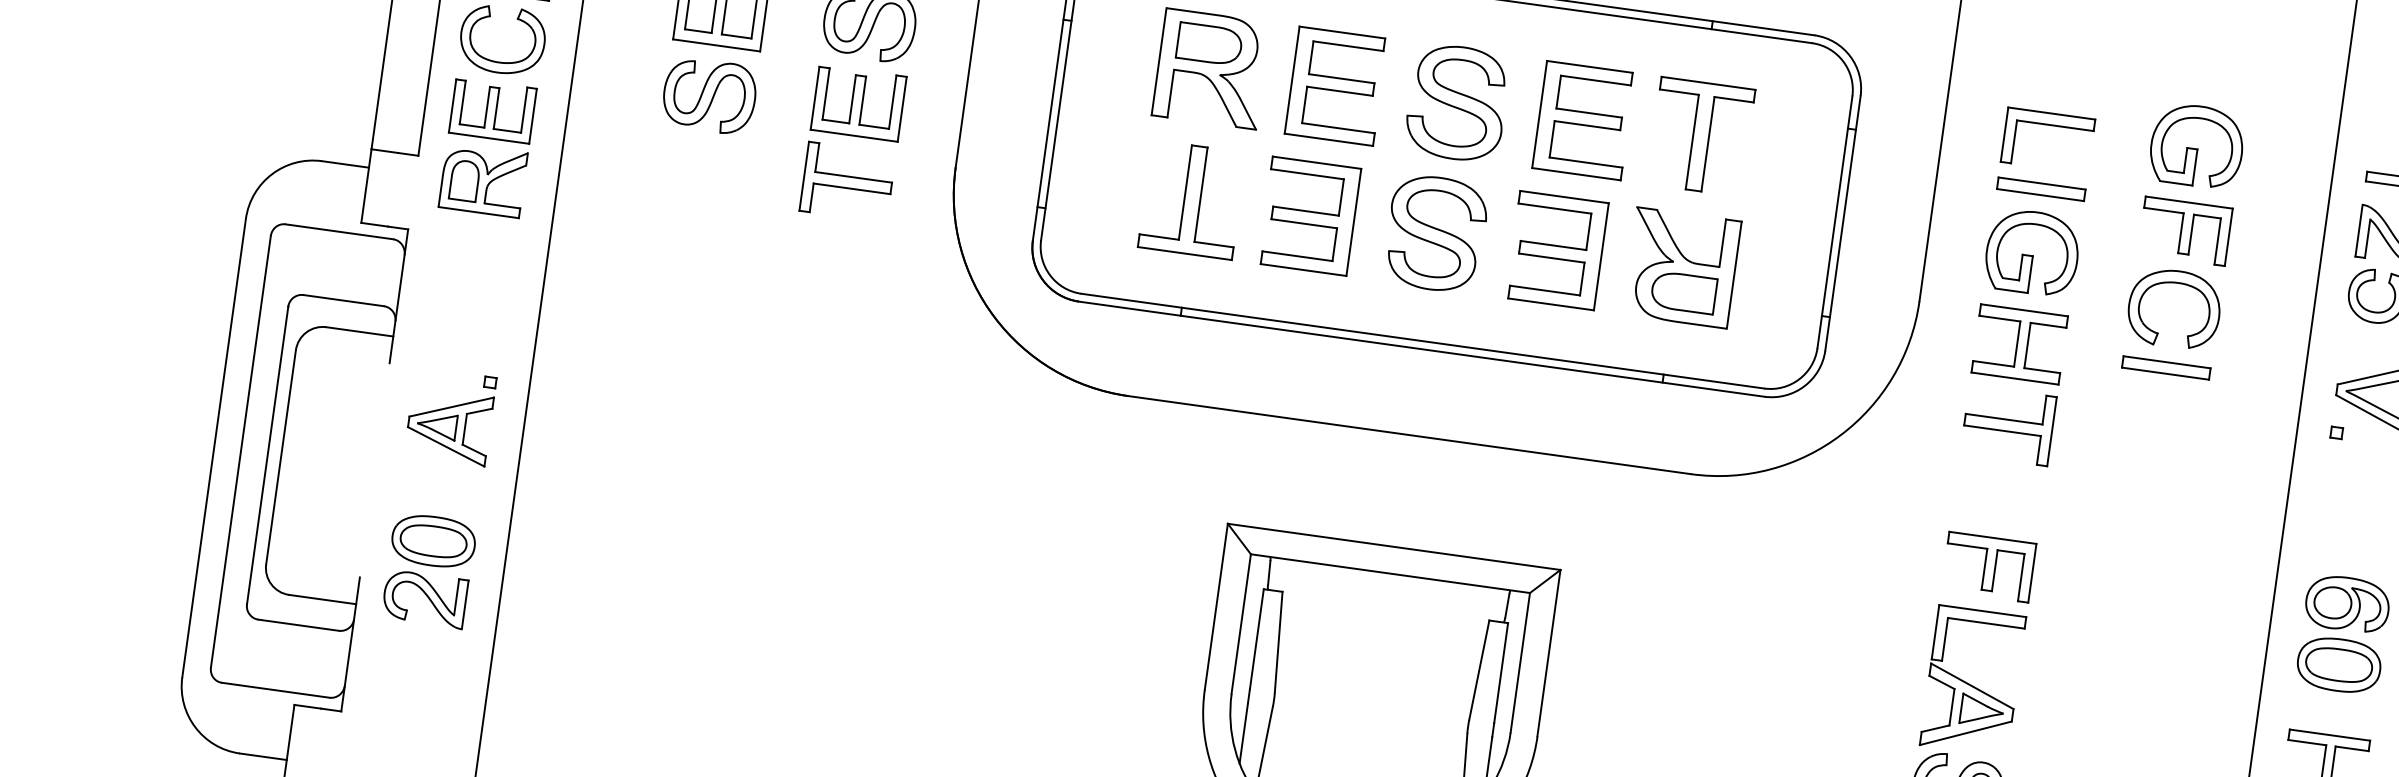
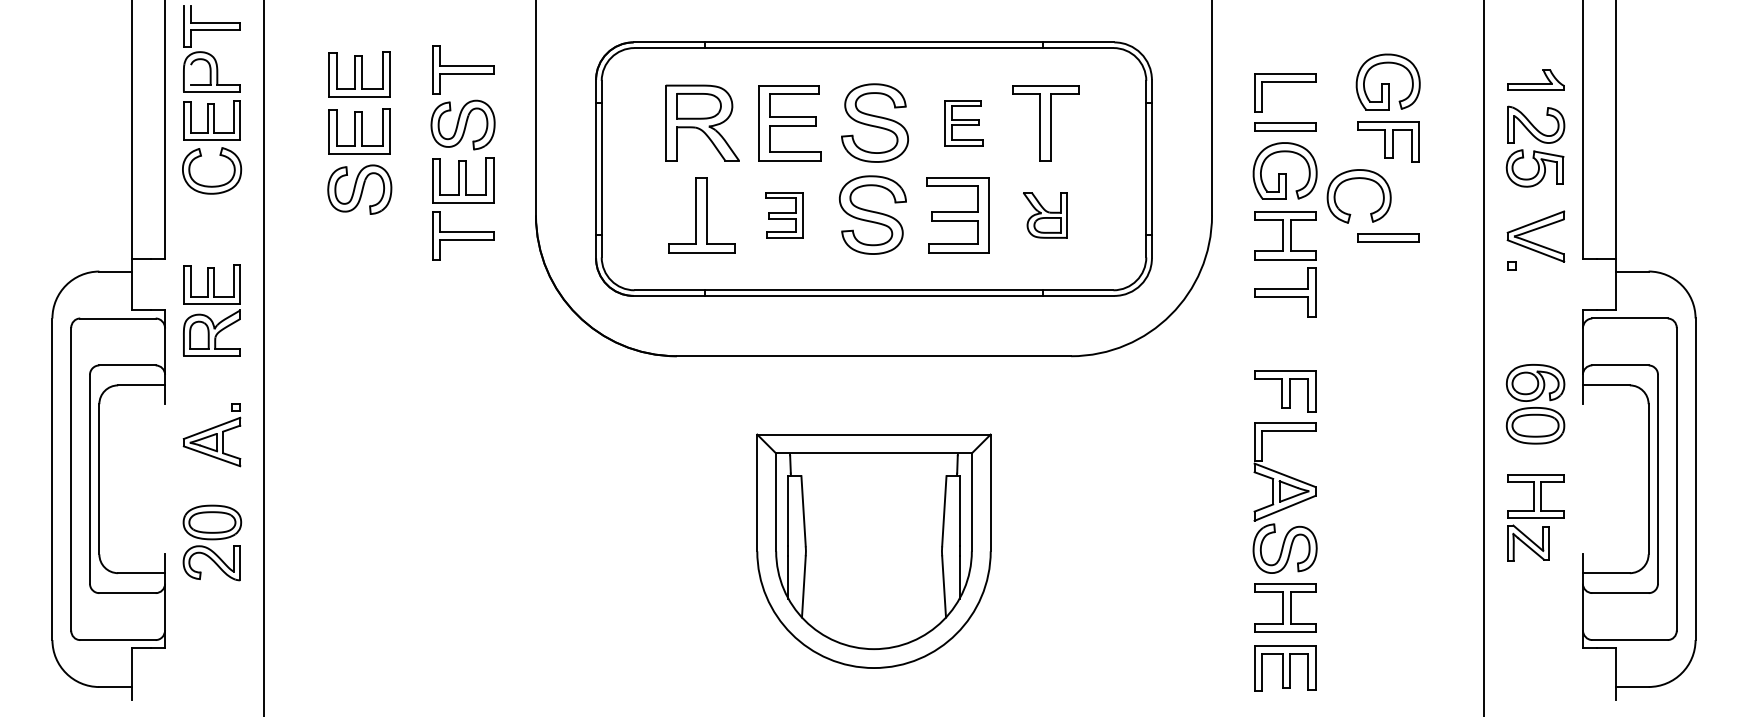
part: (1583, 121) -> (963, 123), size x0.6
part: (486, 147) -> (211, 310), moved
part: (1308, 216) -> (783, 215), size x0.6
part: (1682, 268) -> (1045, 215), size x0.6
part: (2175, 284) -> (1357, 179), moved

